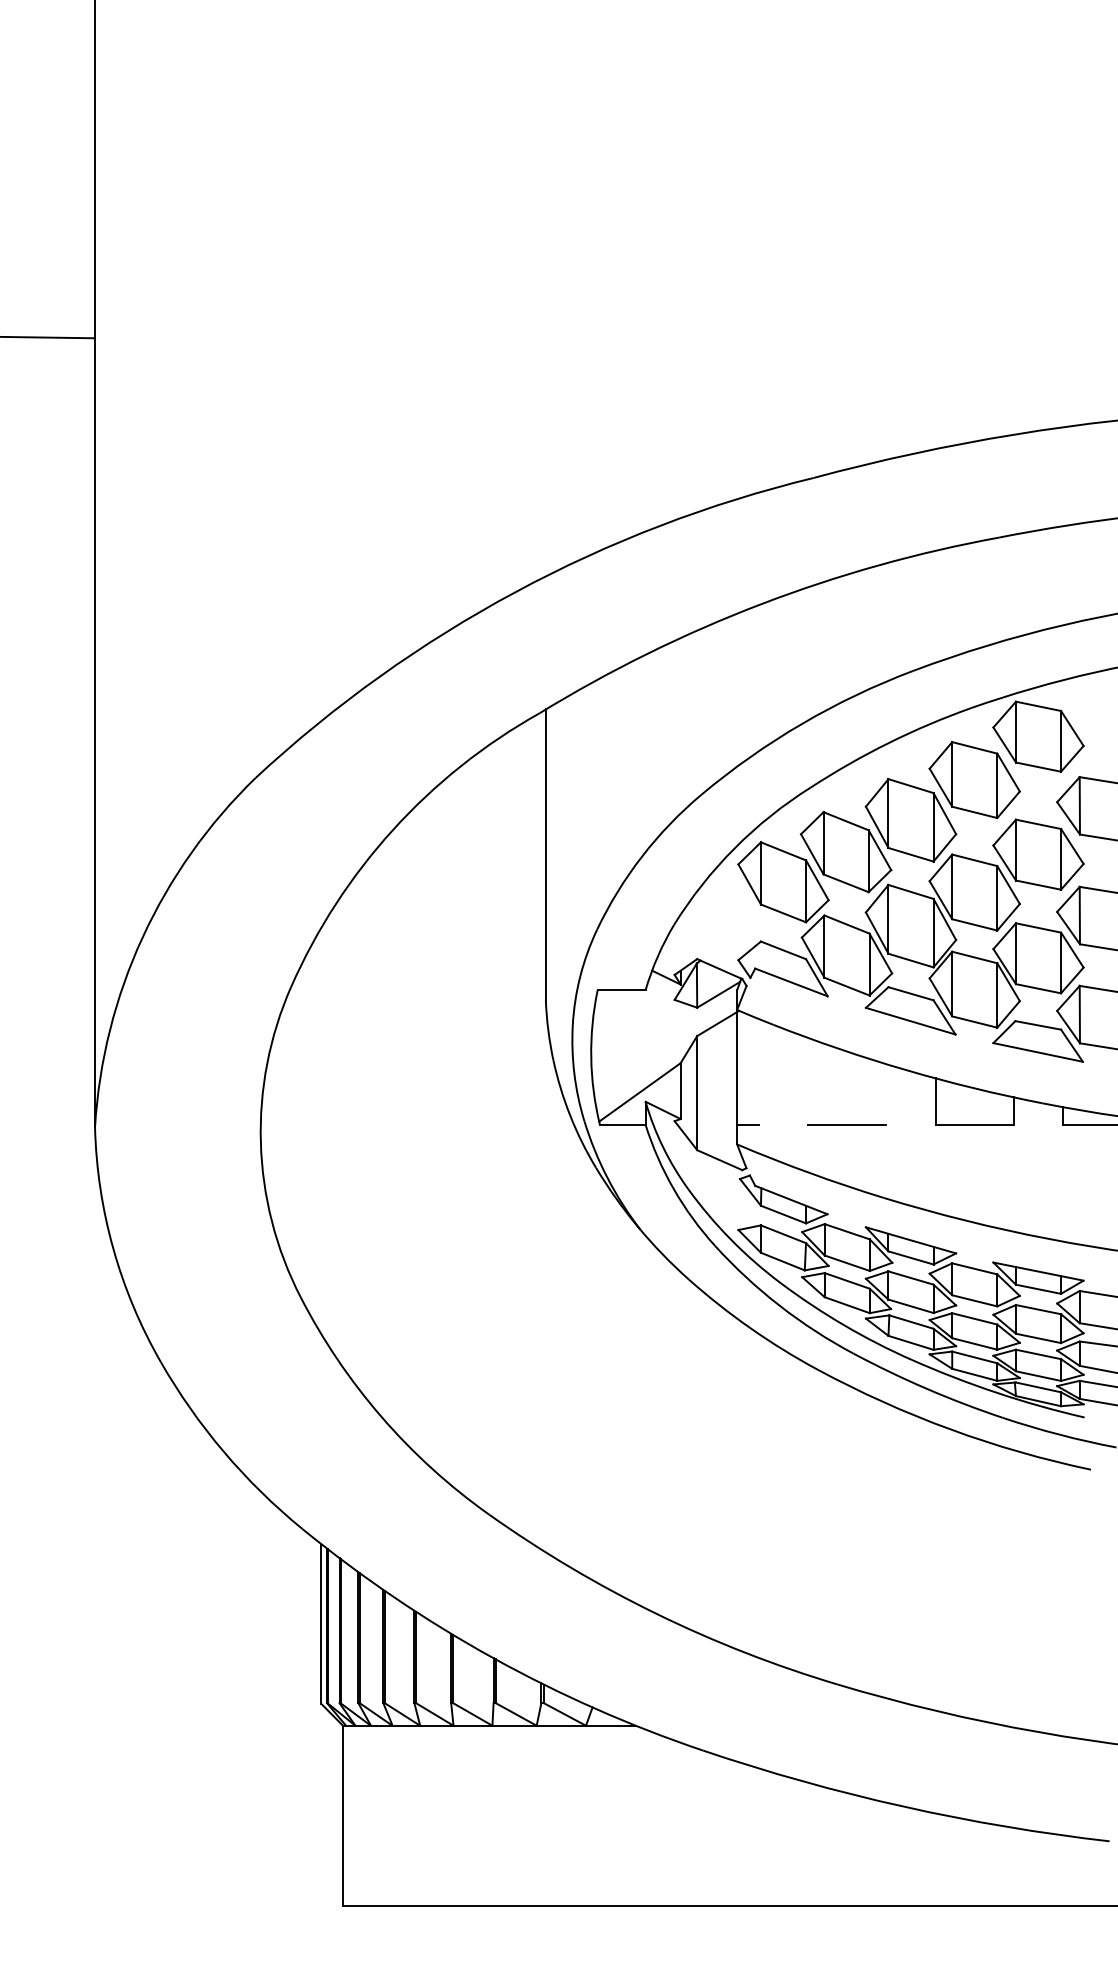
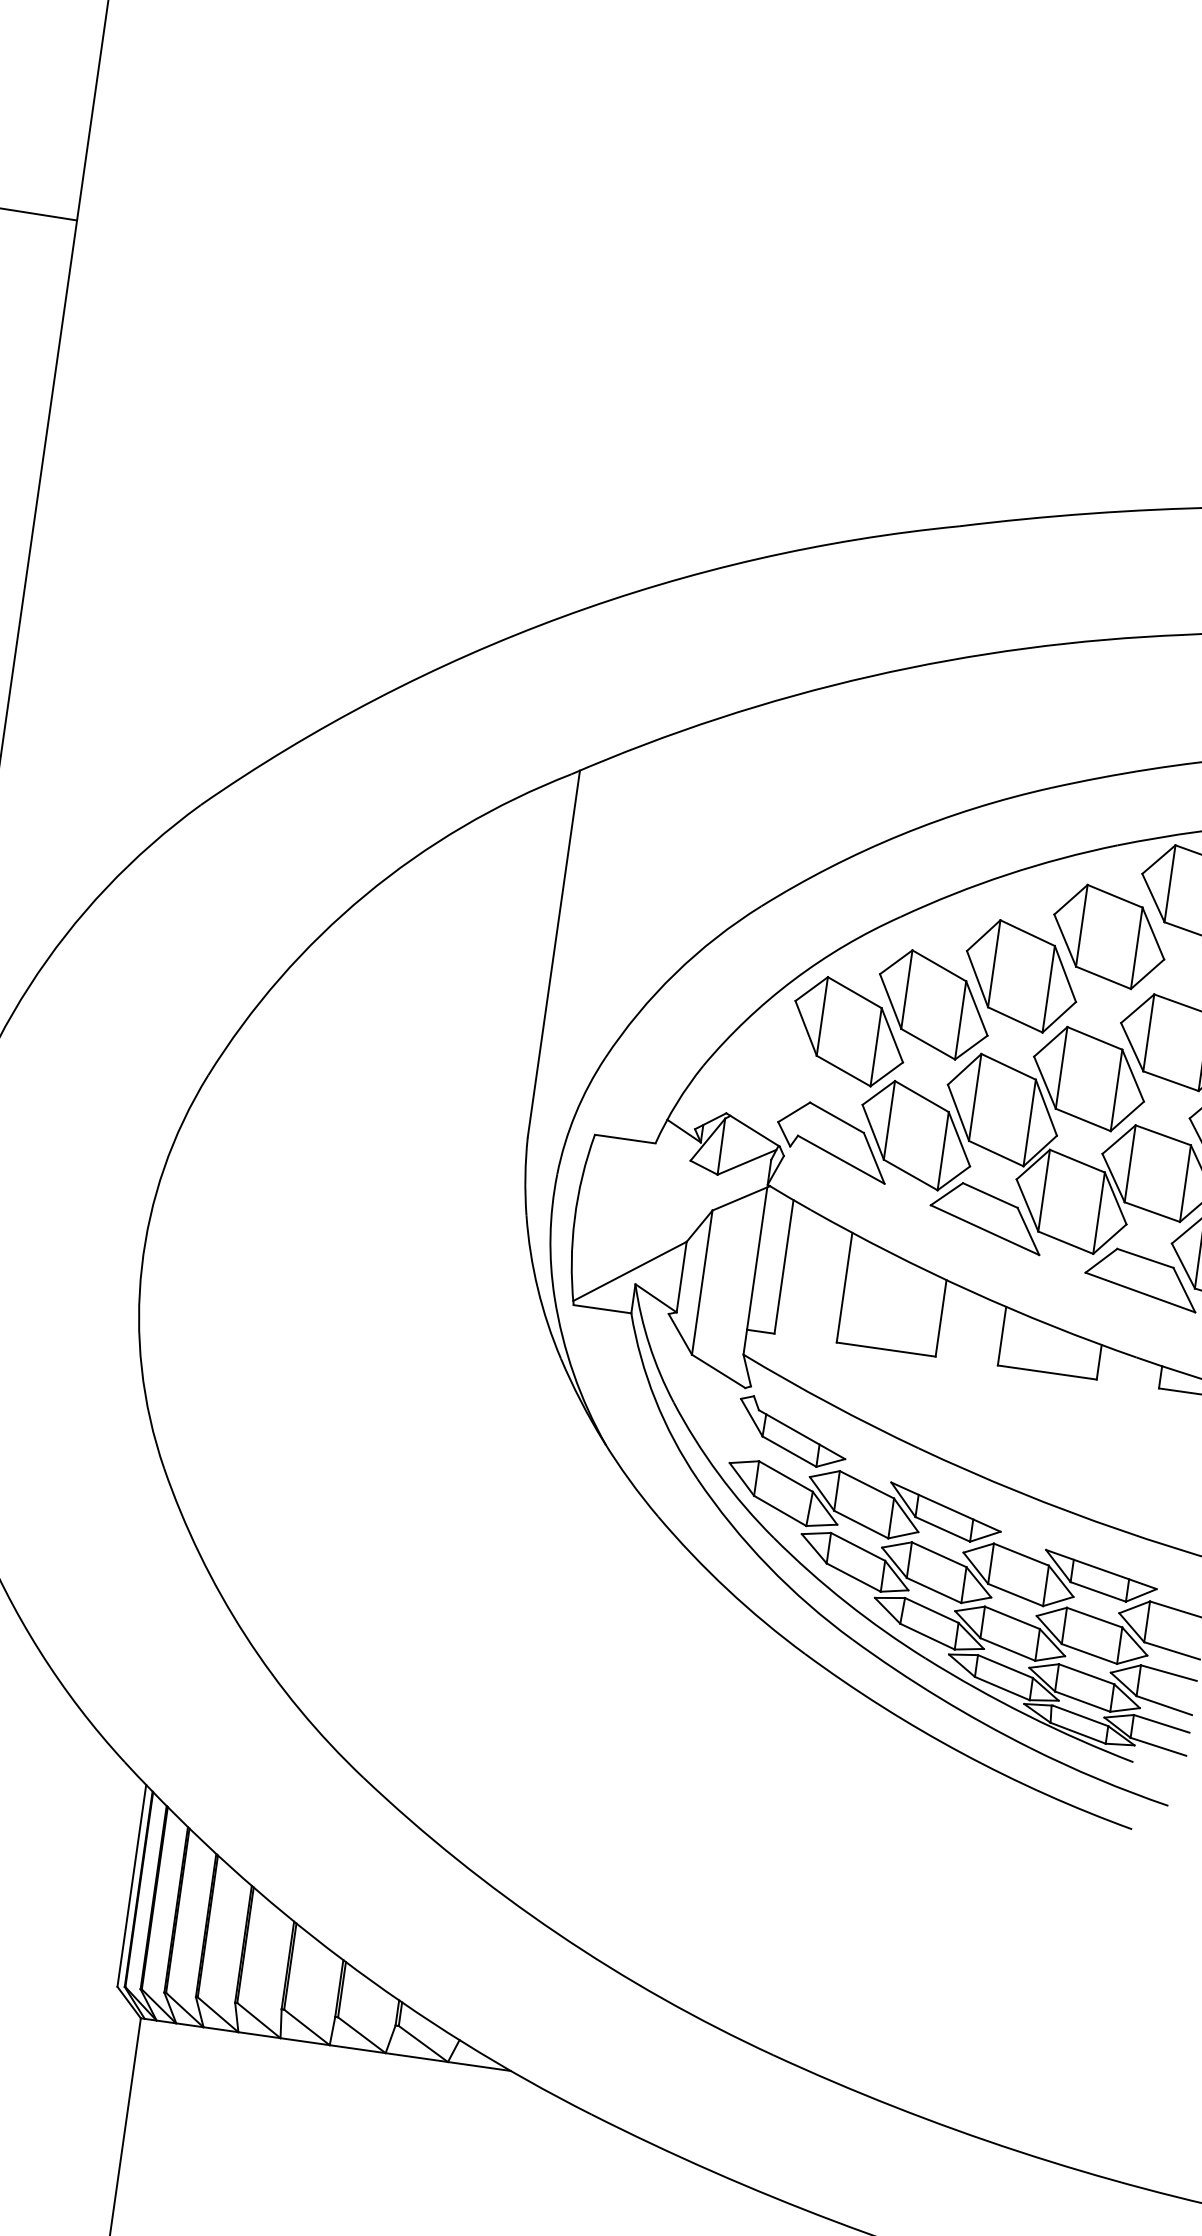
line: (758, 1071) -> (783, 1266), added
line: (808, 1080) -> (845, 1286), added
line: (886, 1094) -> (941, 1318), added

